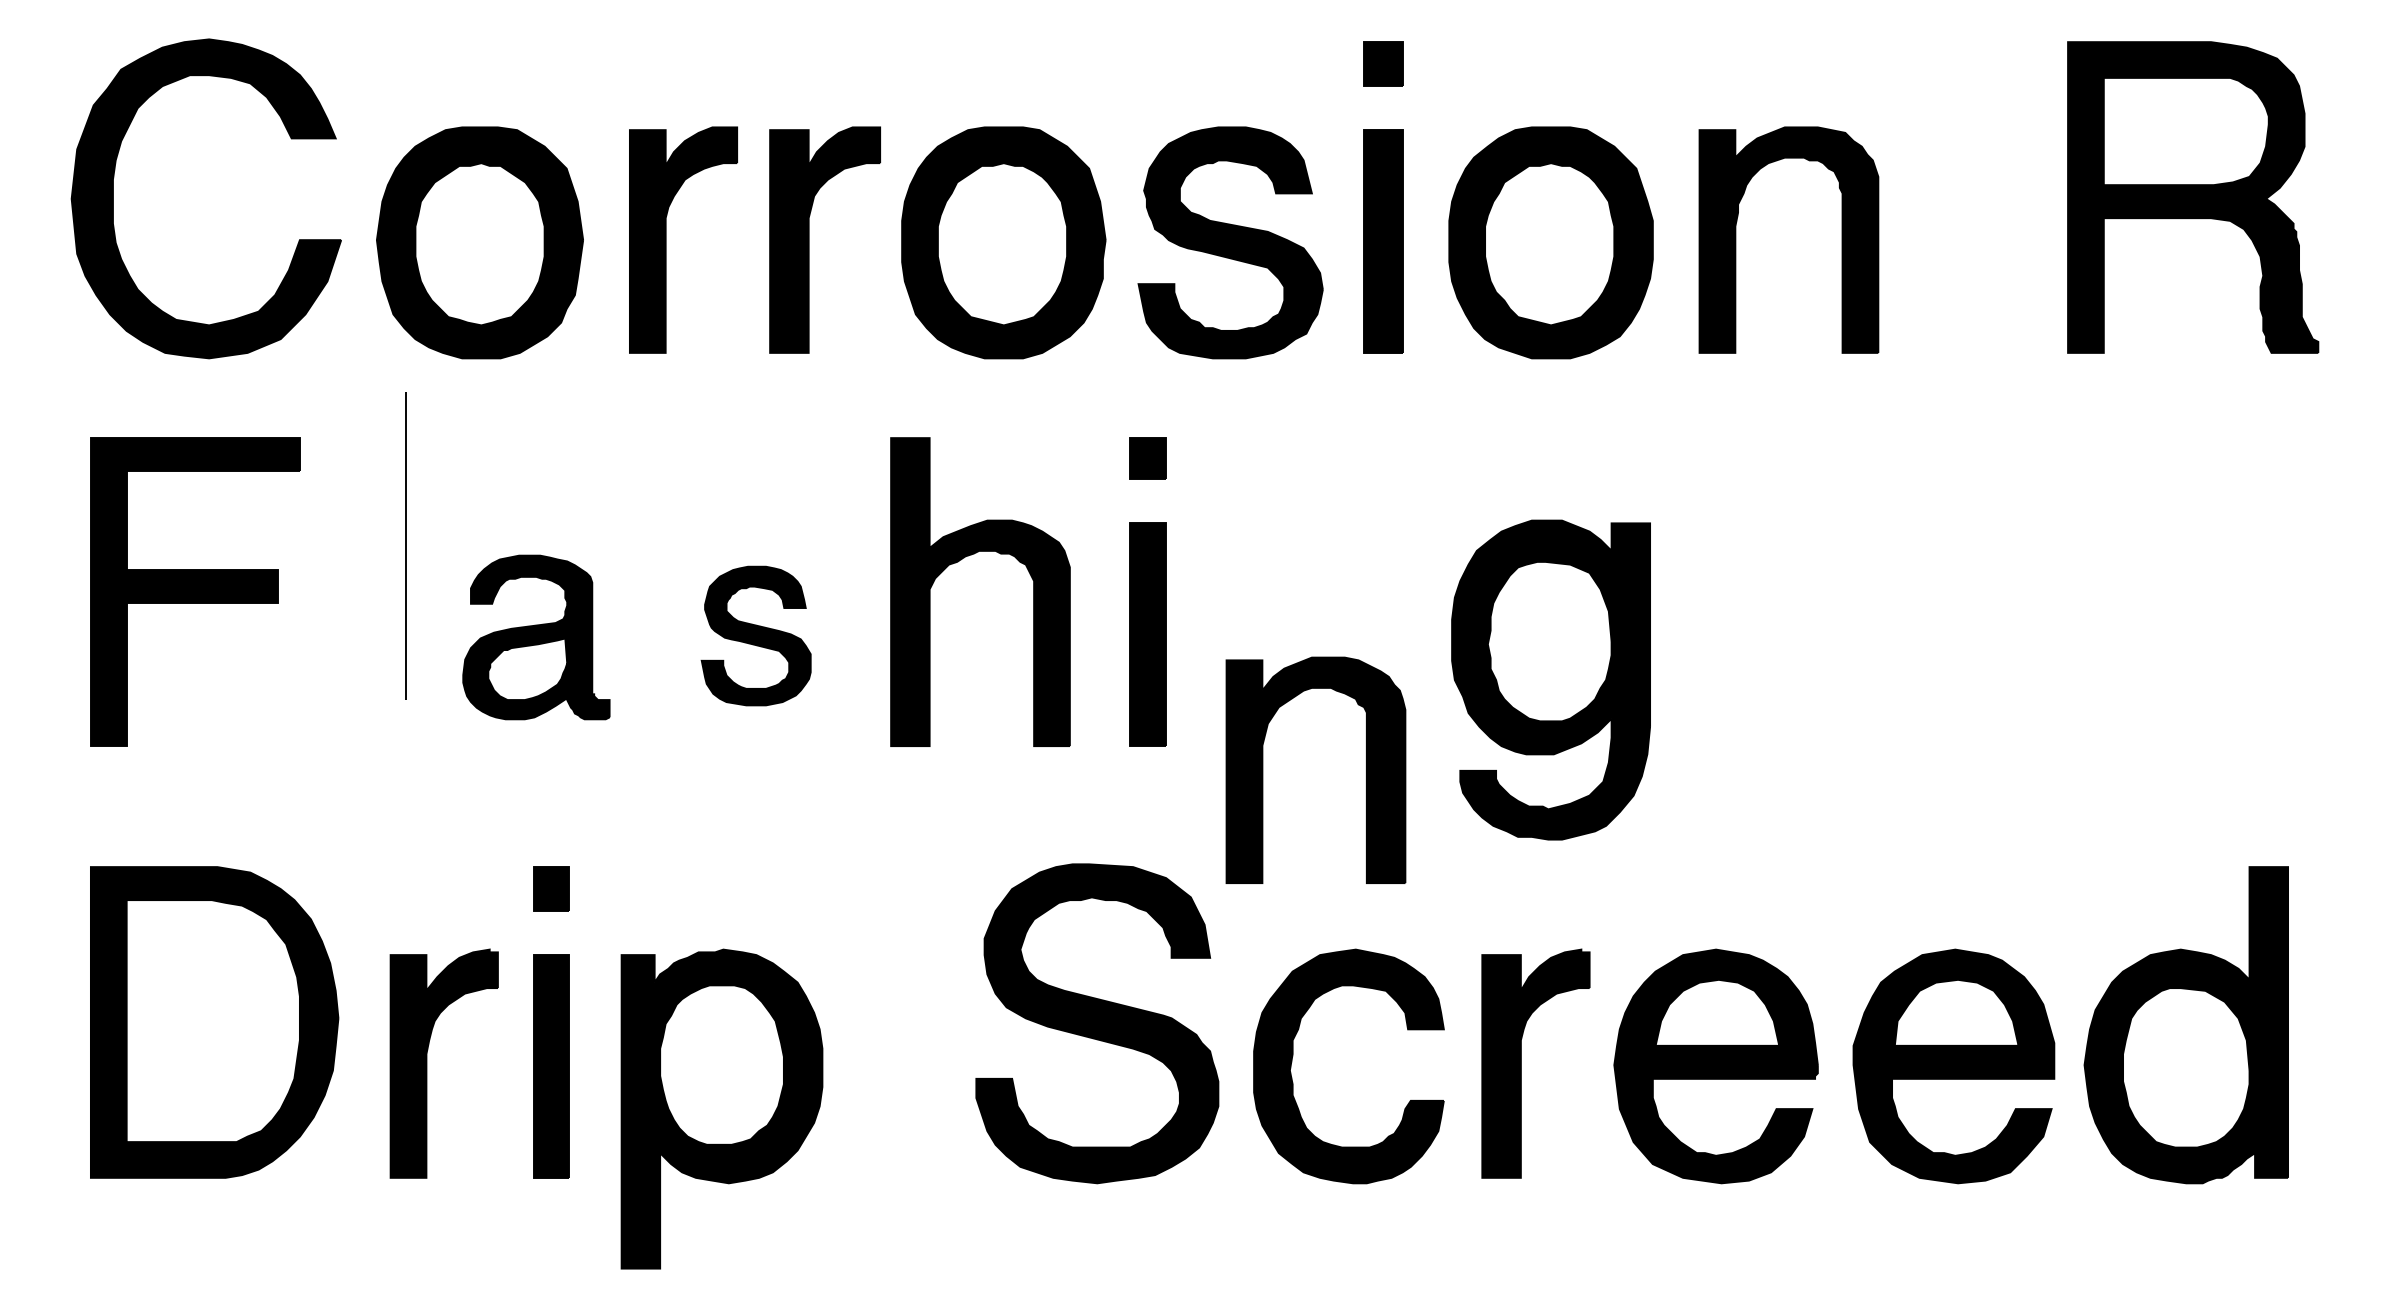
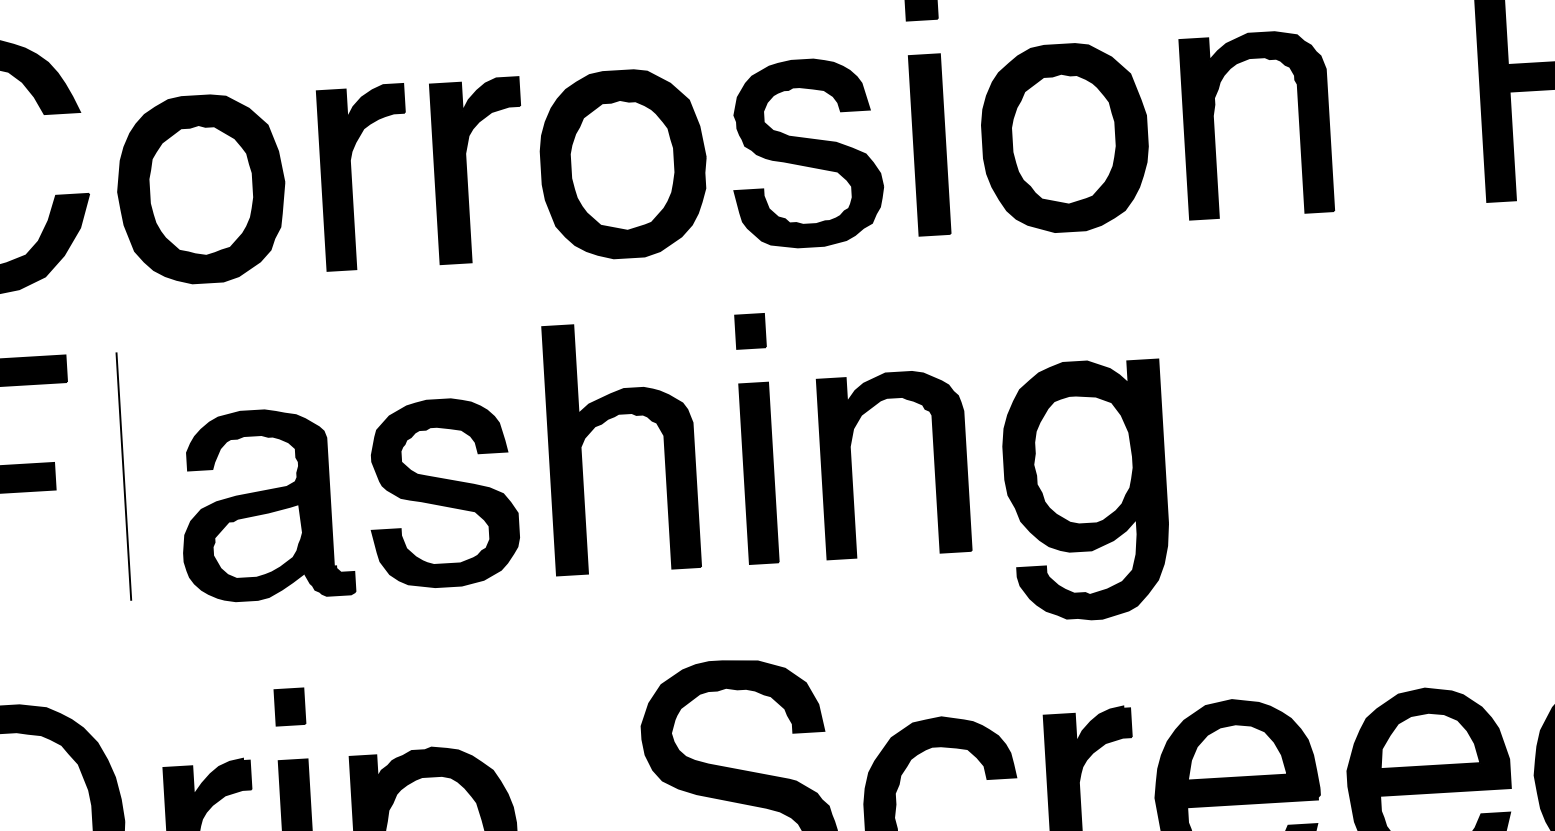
line: (405, 545) -> (123, 476), moved
part: (755, 635) -> (442, 492), size x1.67
part: (536, 637) -> (265, 504), size x1.43
part: (1366, 769) -> (934, 461), moved

